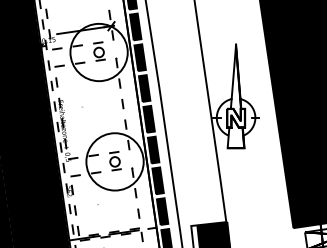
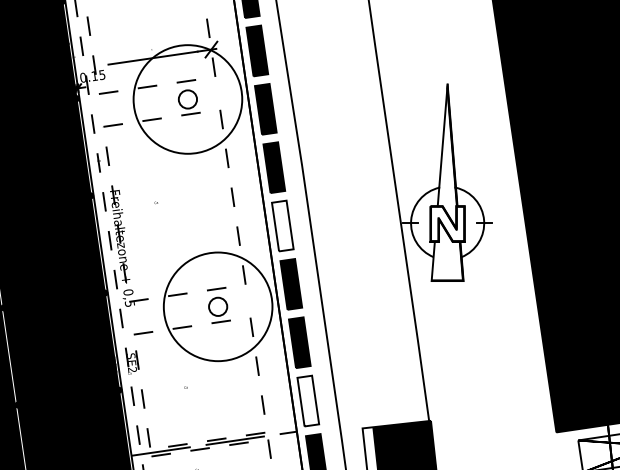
fill: (148, 118) -> (281, 224), removed
fill: (162, 211) -> (308, 400), removed

